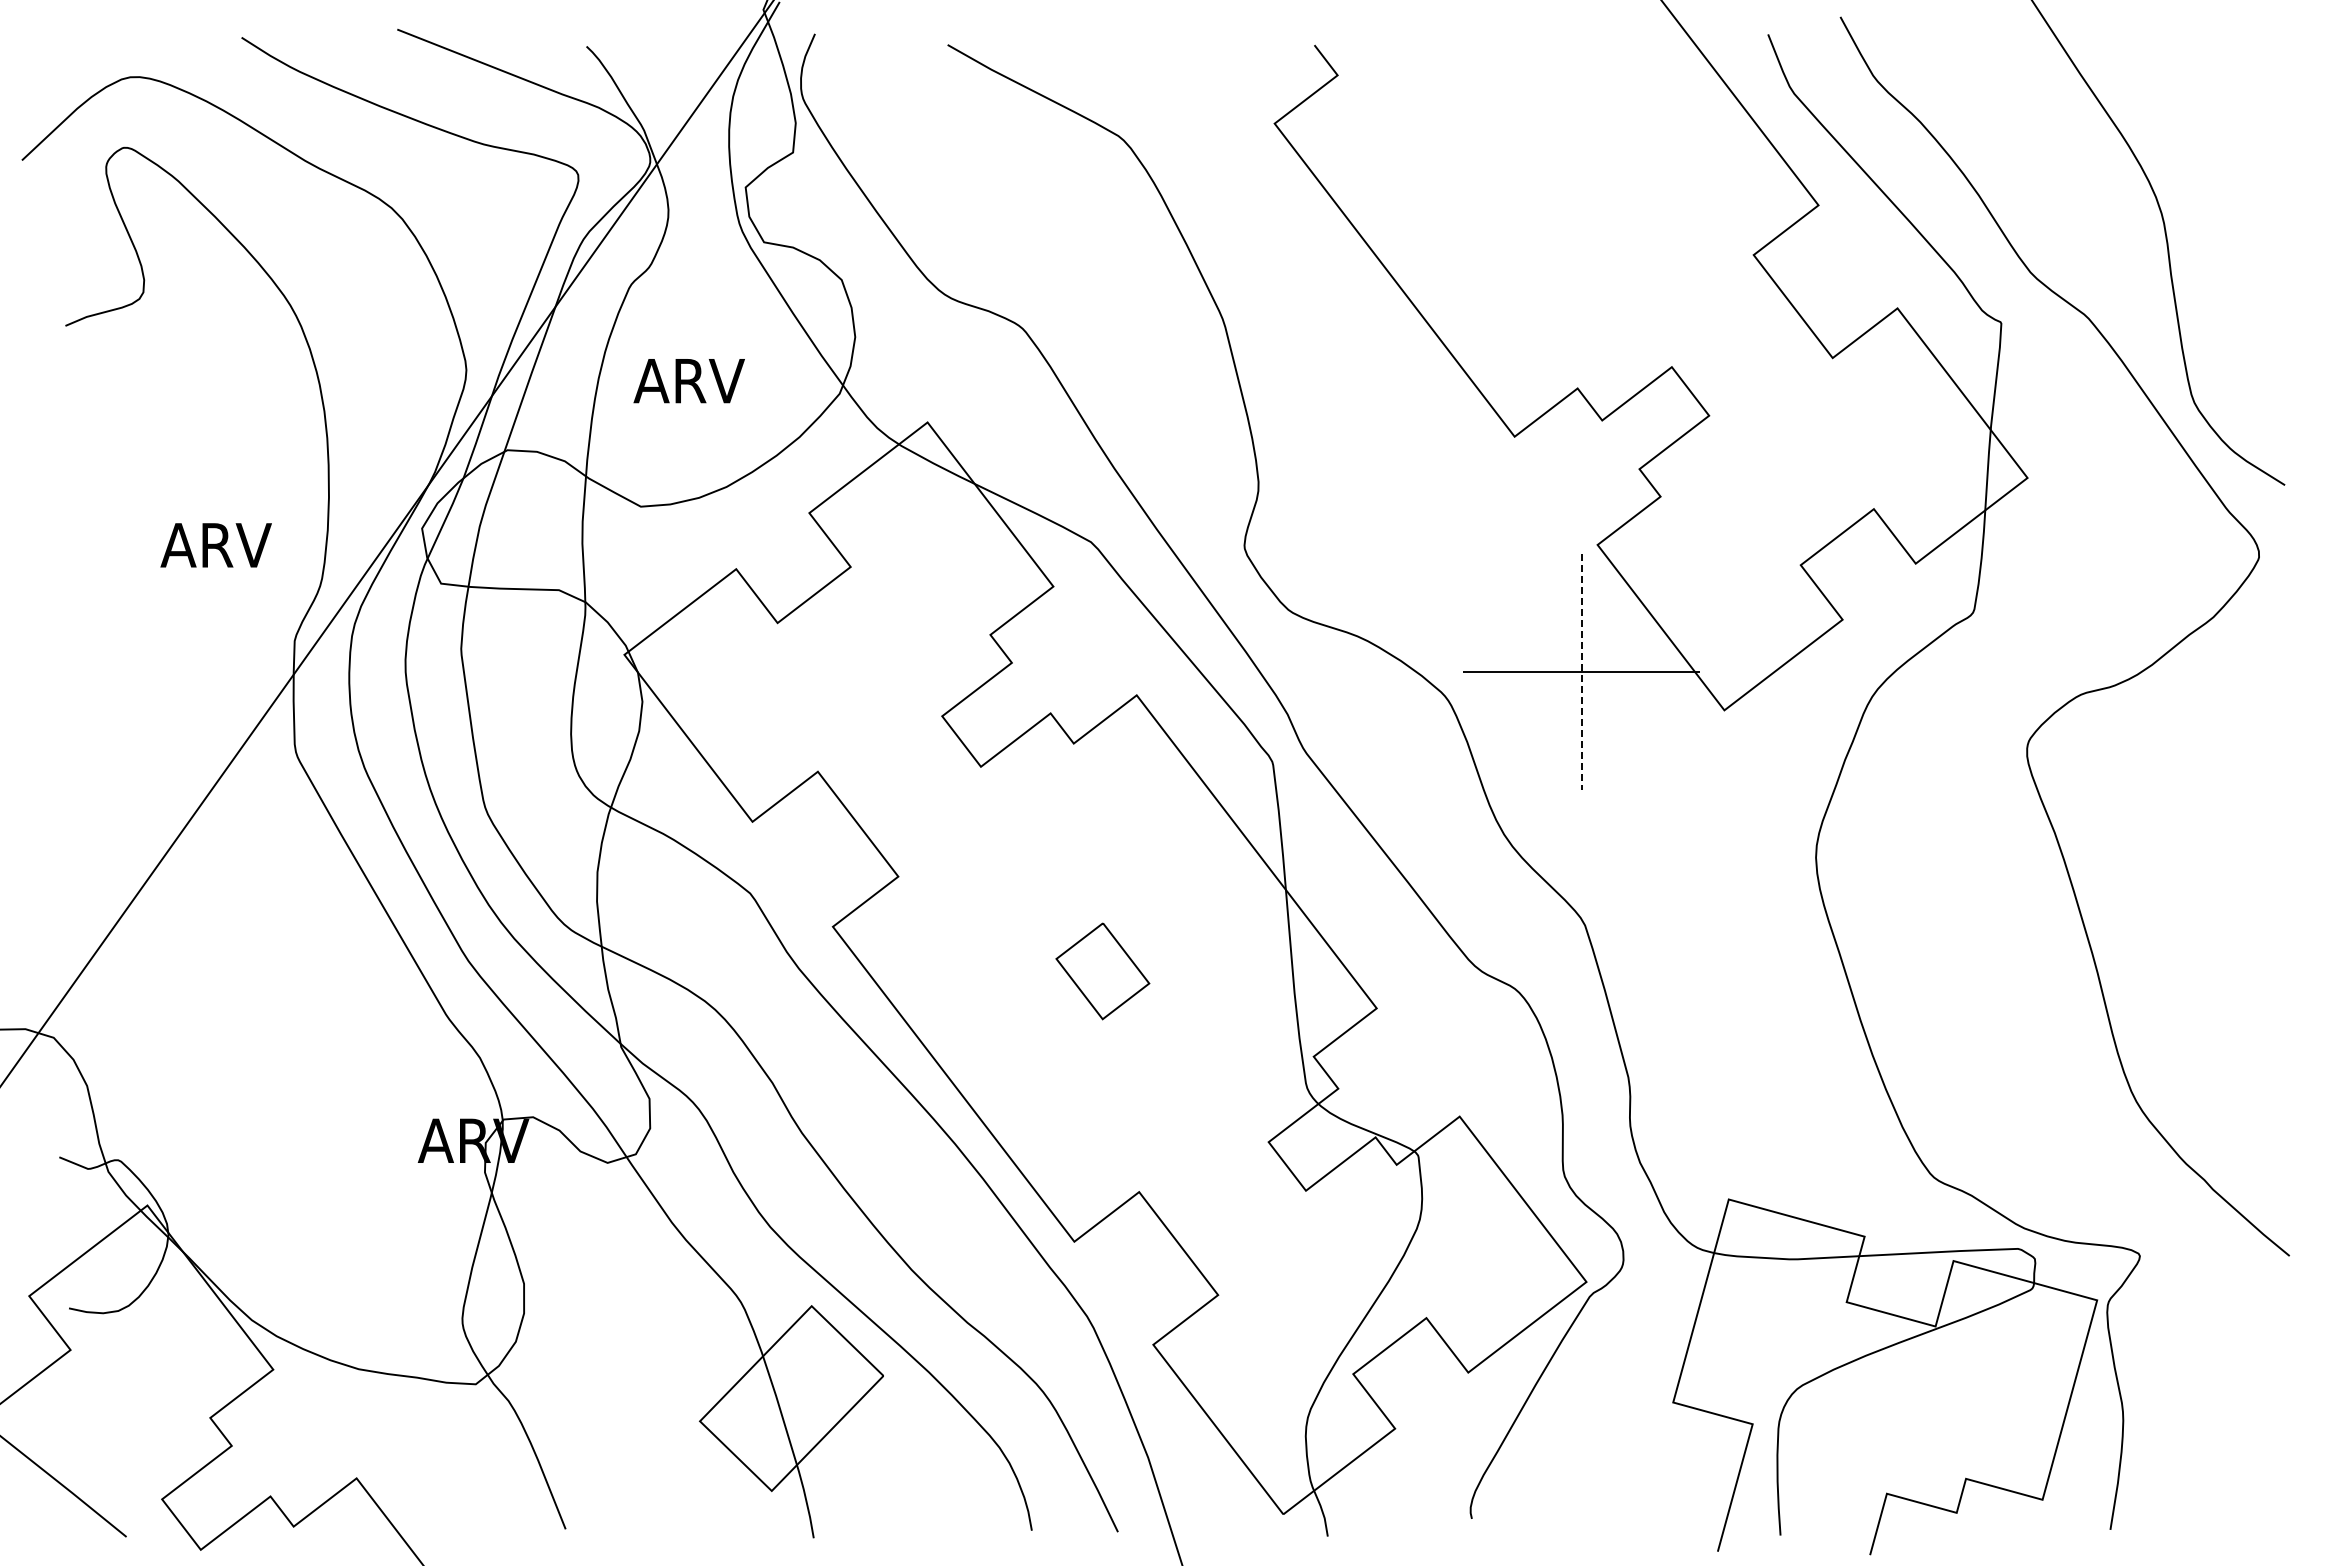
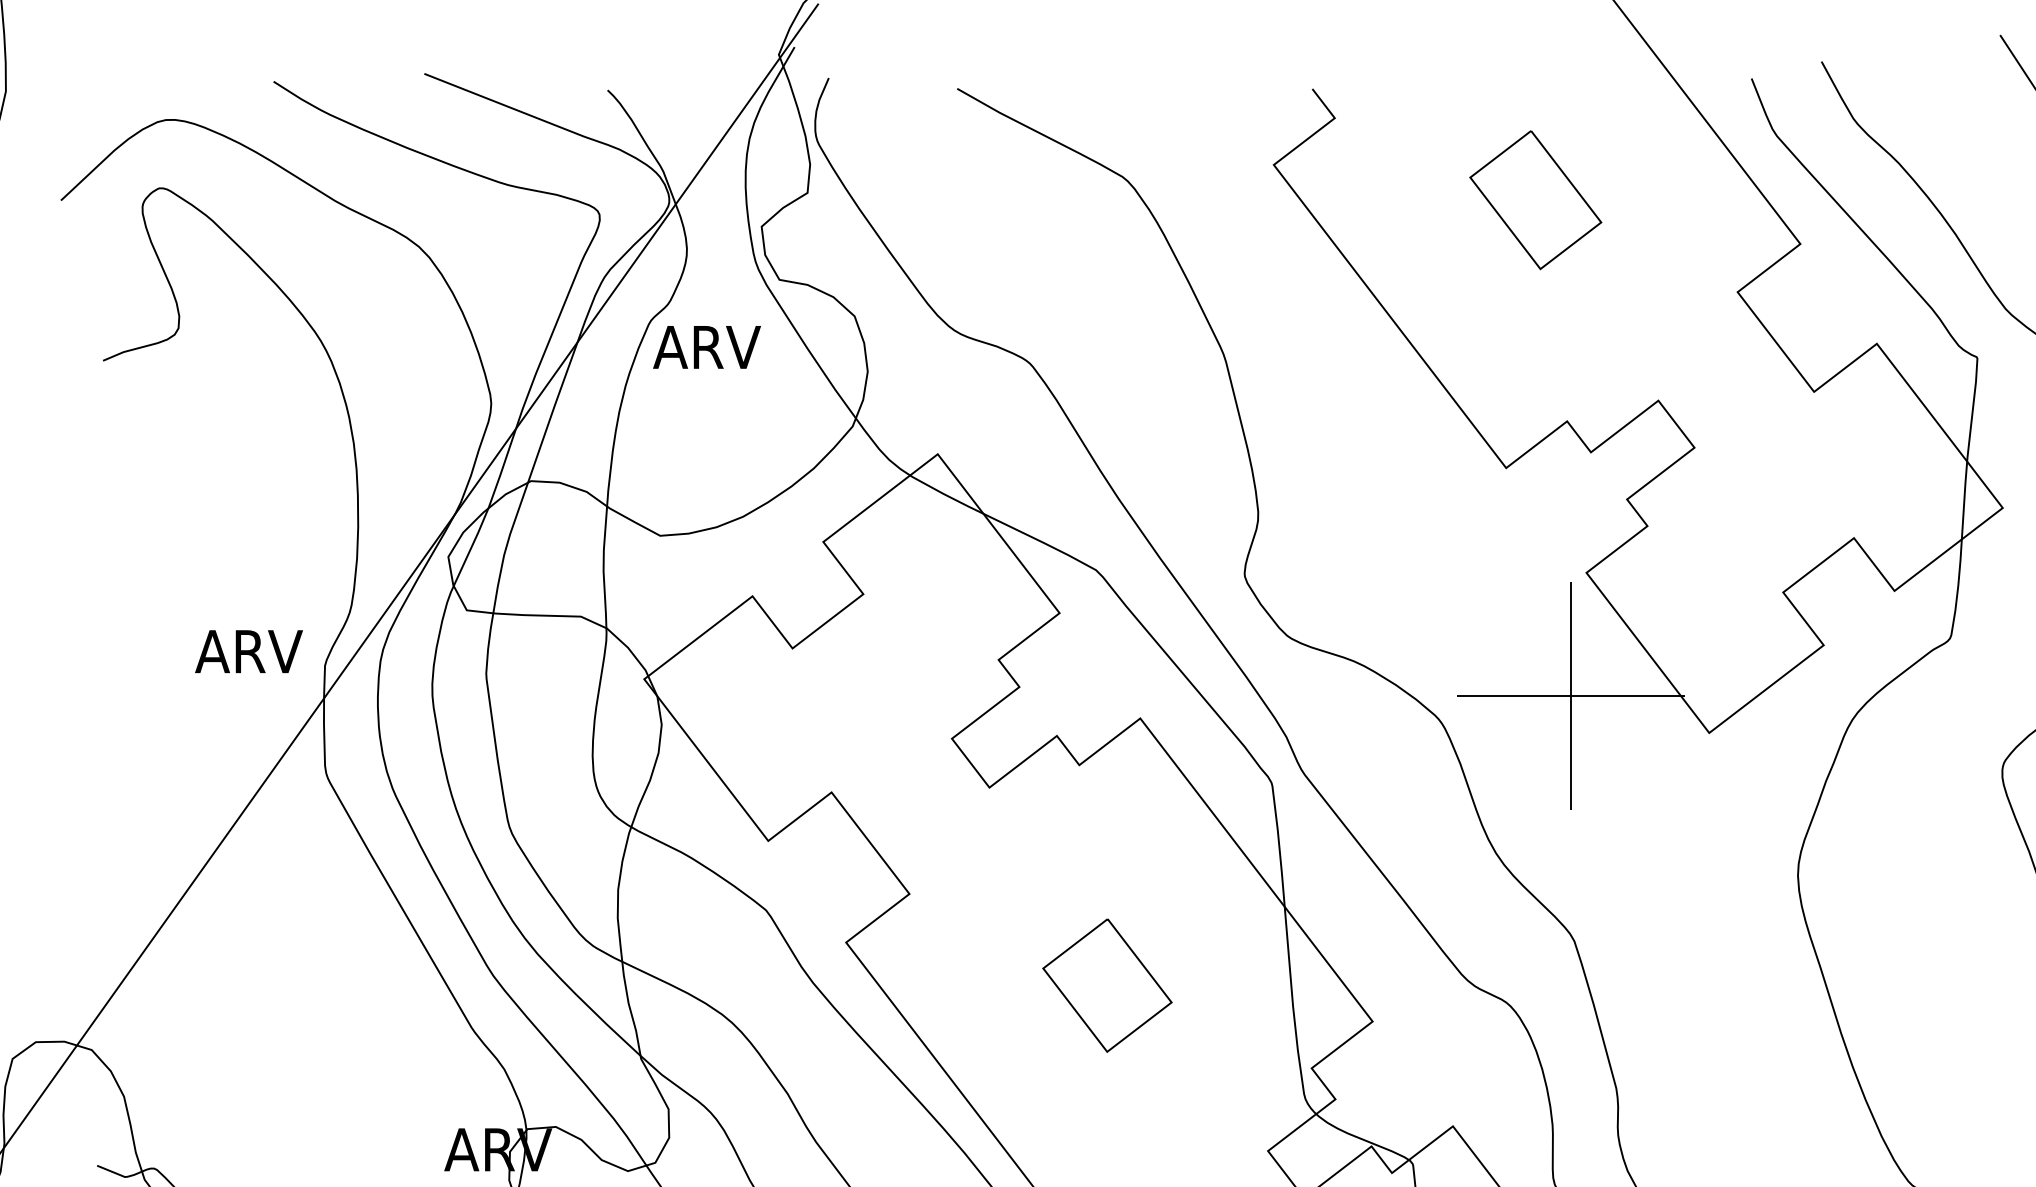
part: (1544, 160) -> (1535, 200), added
text: (688, 381) -> (706, 347), moved
text: (215, 545) -> (248, 651), moved
line: (1581, 672) -> (1570, 696), dashed -> solid
part: (1102, 971) -> (1107, 985), size x1.43

